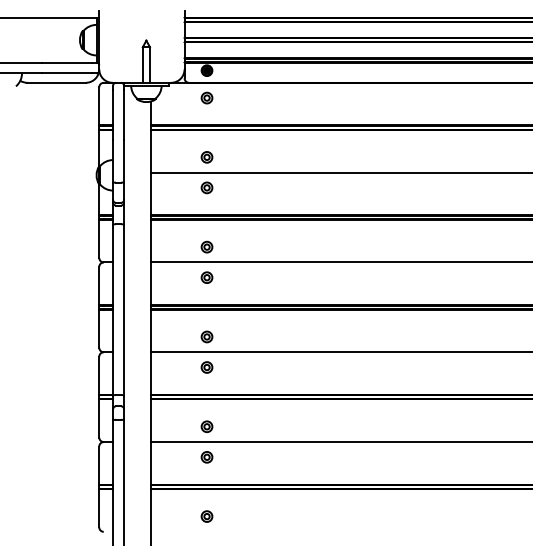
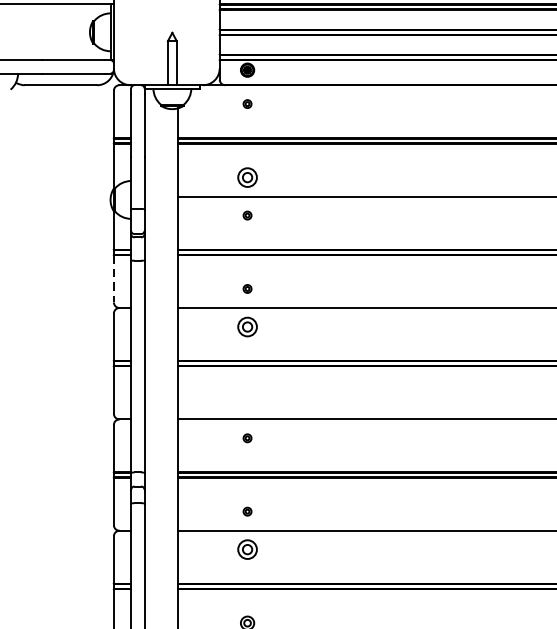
part: (206, 97) -> (246, 103), size x0.6
part: (206, 157) -> (246, 177), size x1.4
part: (206, 187) -> (246, 215), size x0.6
line: (99, 239) -> (114, 279), solid -> dashed
part: (206, 246) -> (246, 288), size x0.6
part: (206, 277) -> (246, 326), size x1.4
part: (206, 336) -> (246, 399), removed
part: (206, 367) -> (246, 438), size x0.6
part: (206, 426) -> (246, 511), size x0.6
part: (206, 457) -> (246, 549), size x1.4

